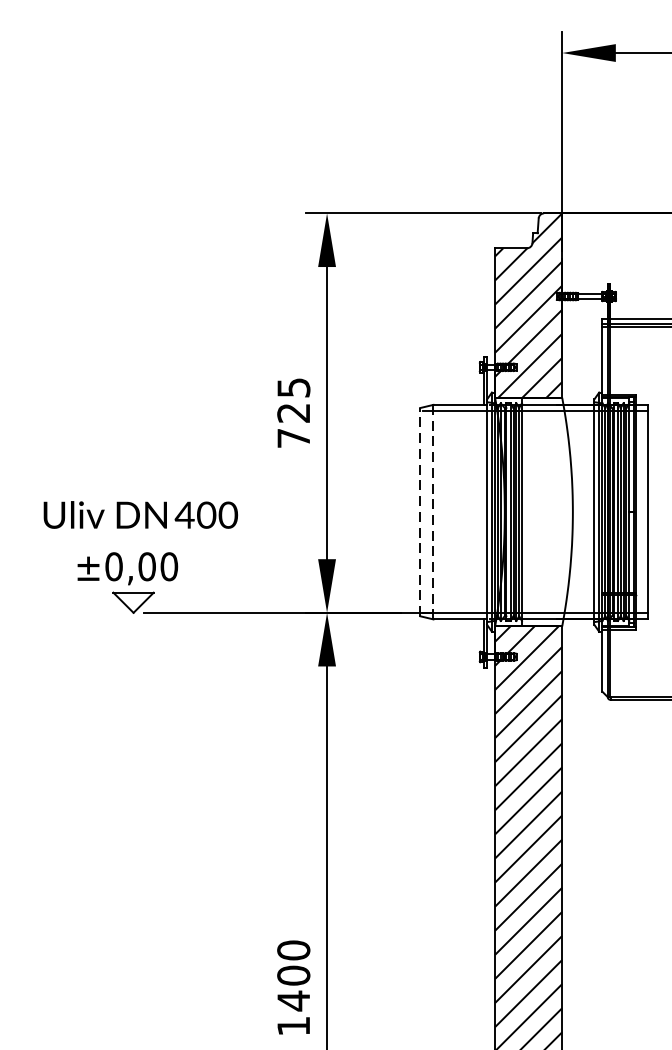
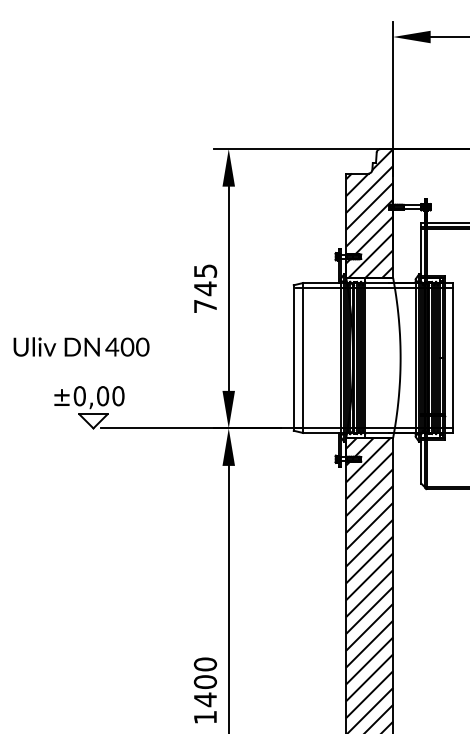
text: (292, 412) -> (204, 288), 725 -> 745
line: (419, 512) -> (293, 358), dashed -> solid
line: (433, 512) -> (303, 358), dashed -> solid
text: (140, 514) -> (81, 346), moved

